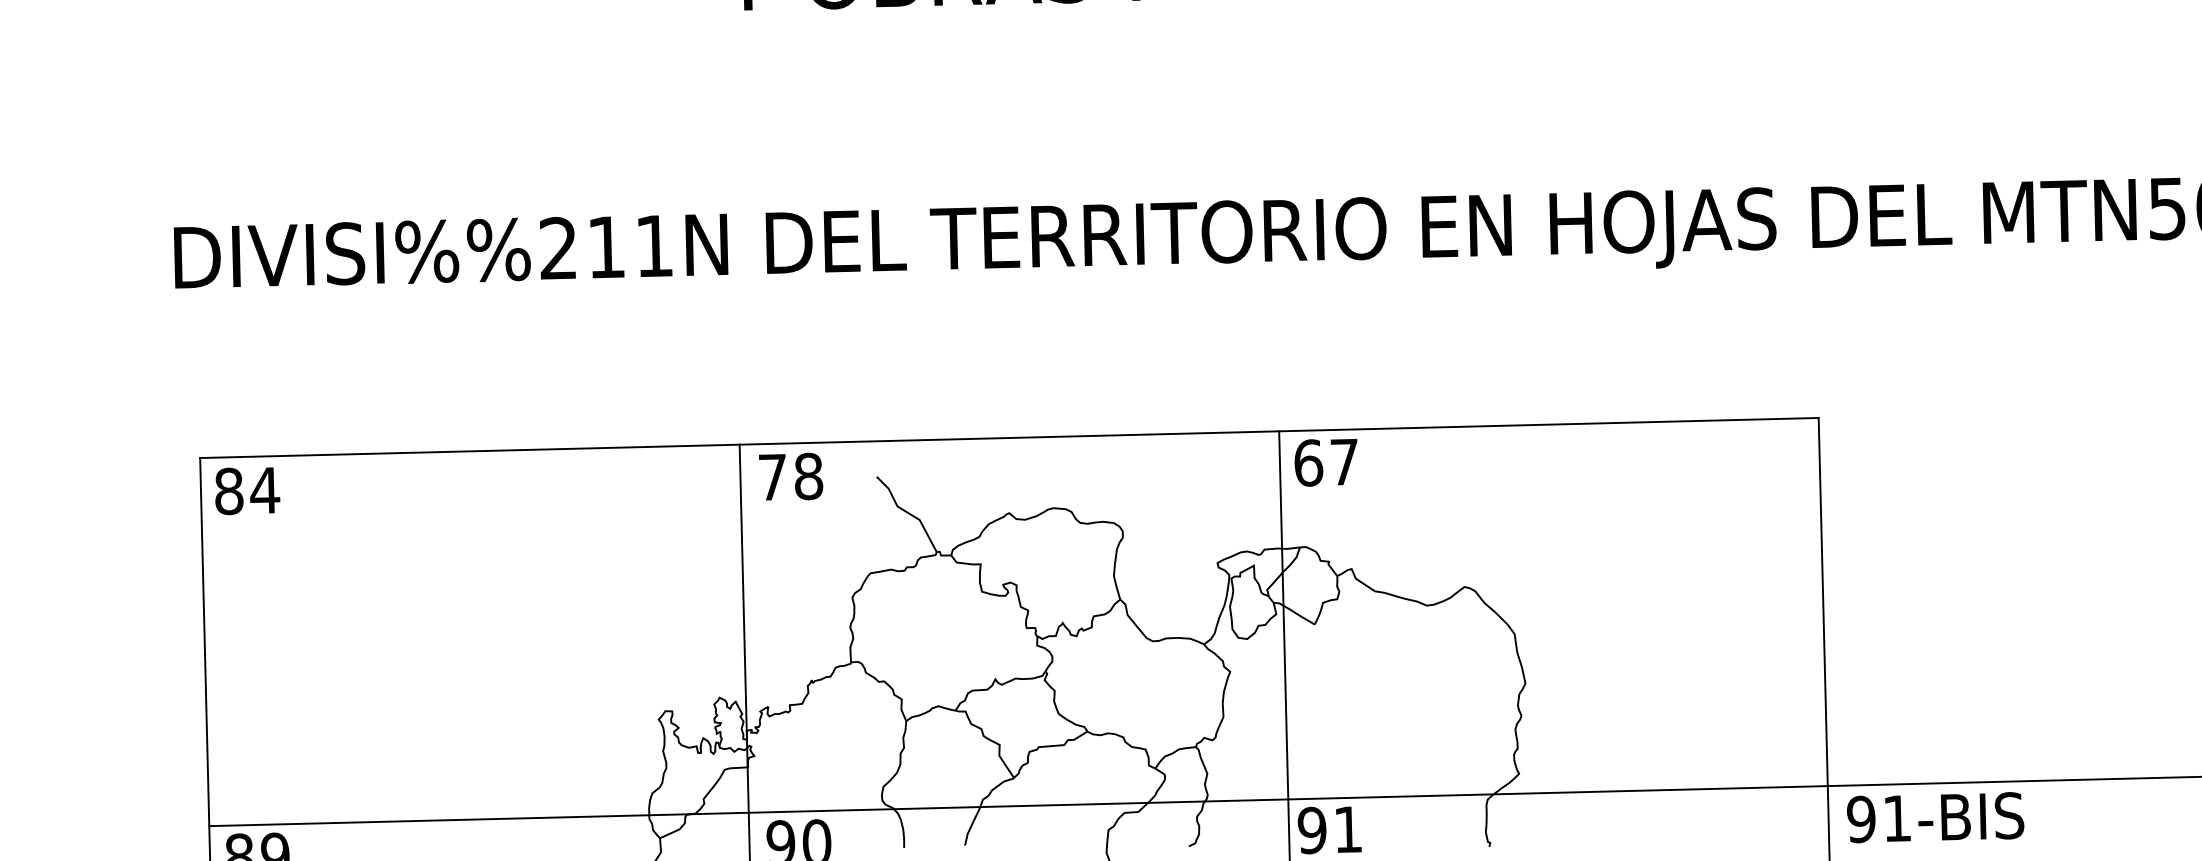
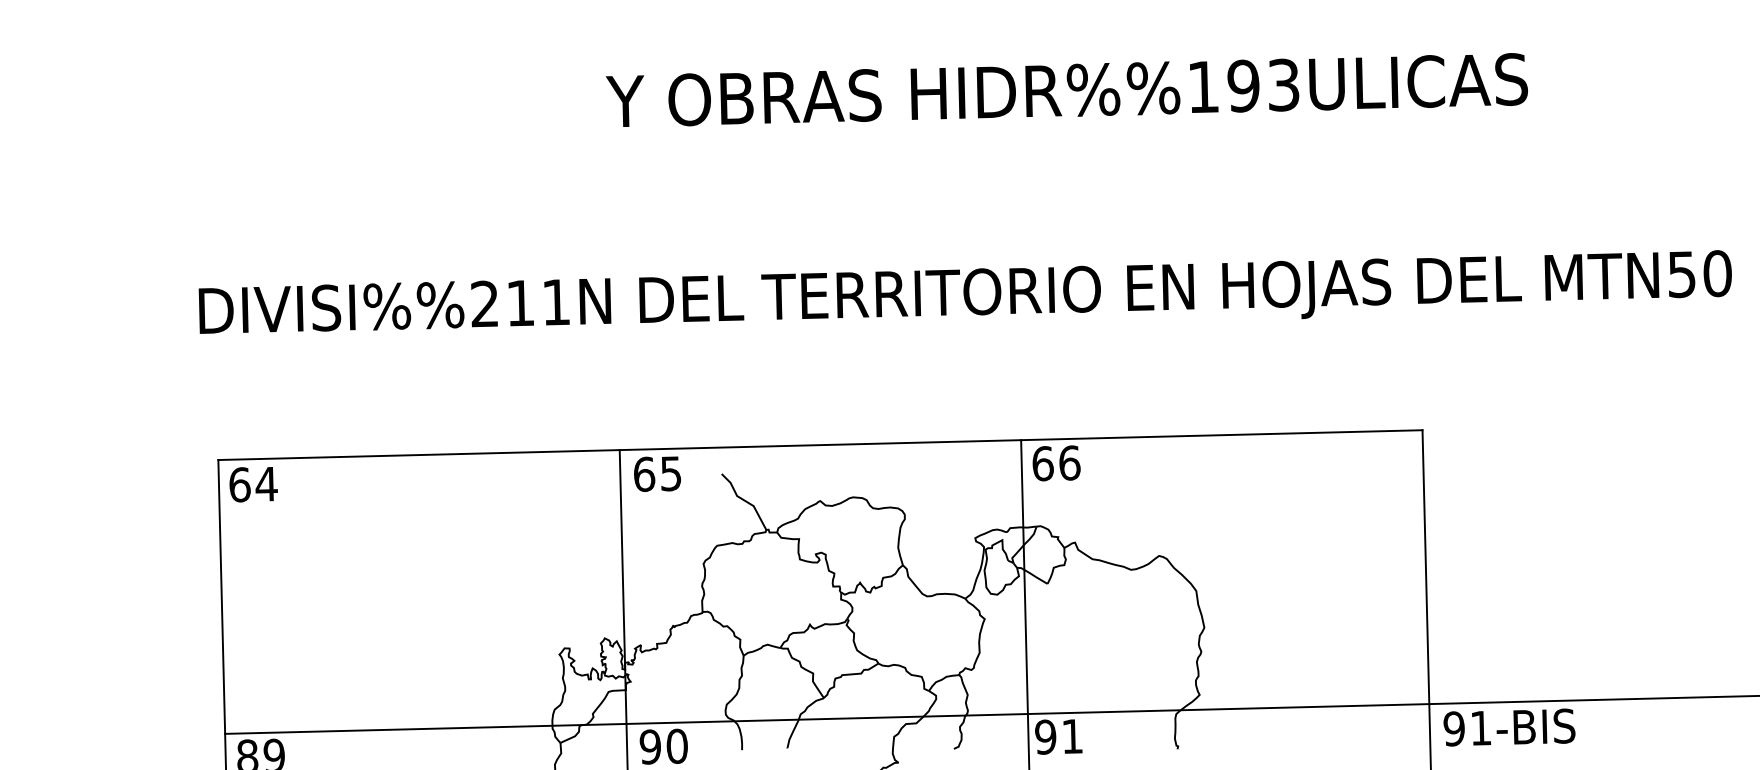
text: (1344, 461) -> (1069, 462), 67 -> 66
text: (790, 477) -> (657, 474), 78 -> 65
text: (228, 490) -> (239, 484), 84 -> 64

